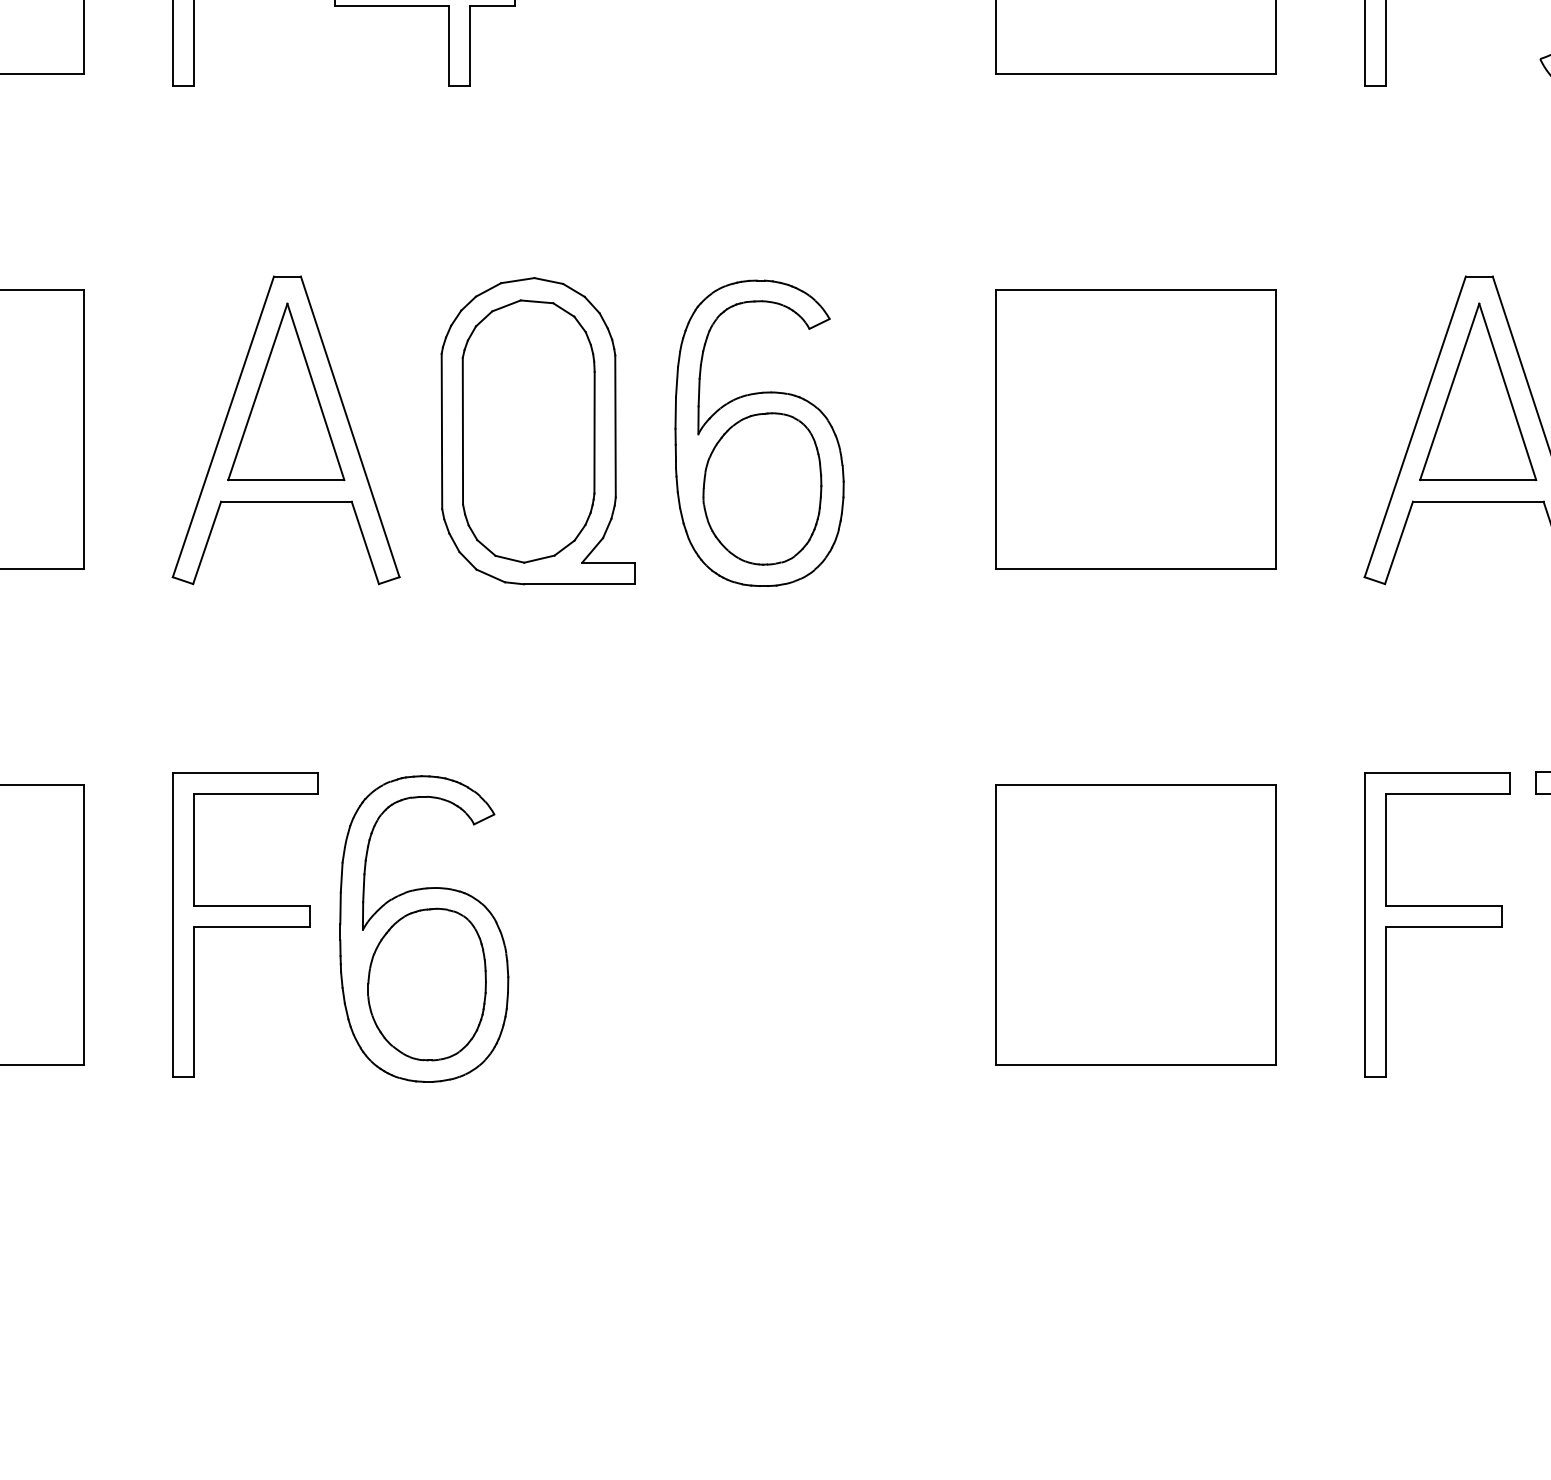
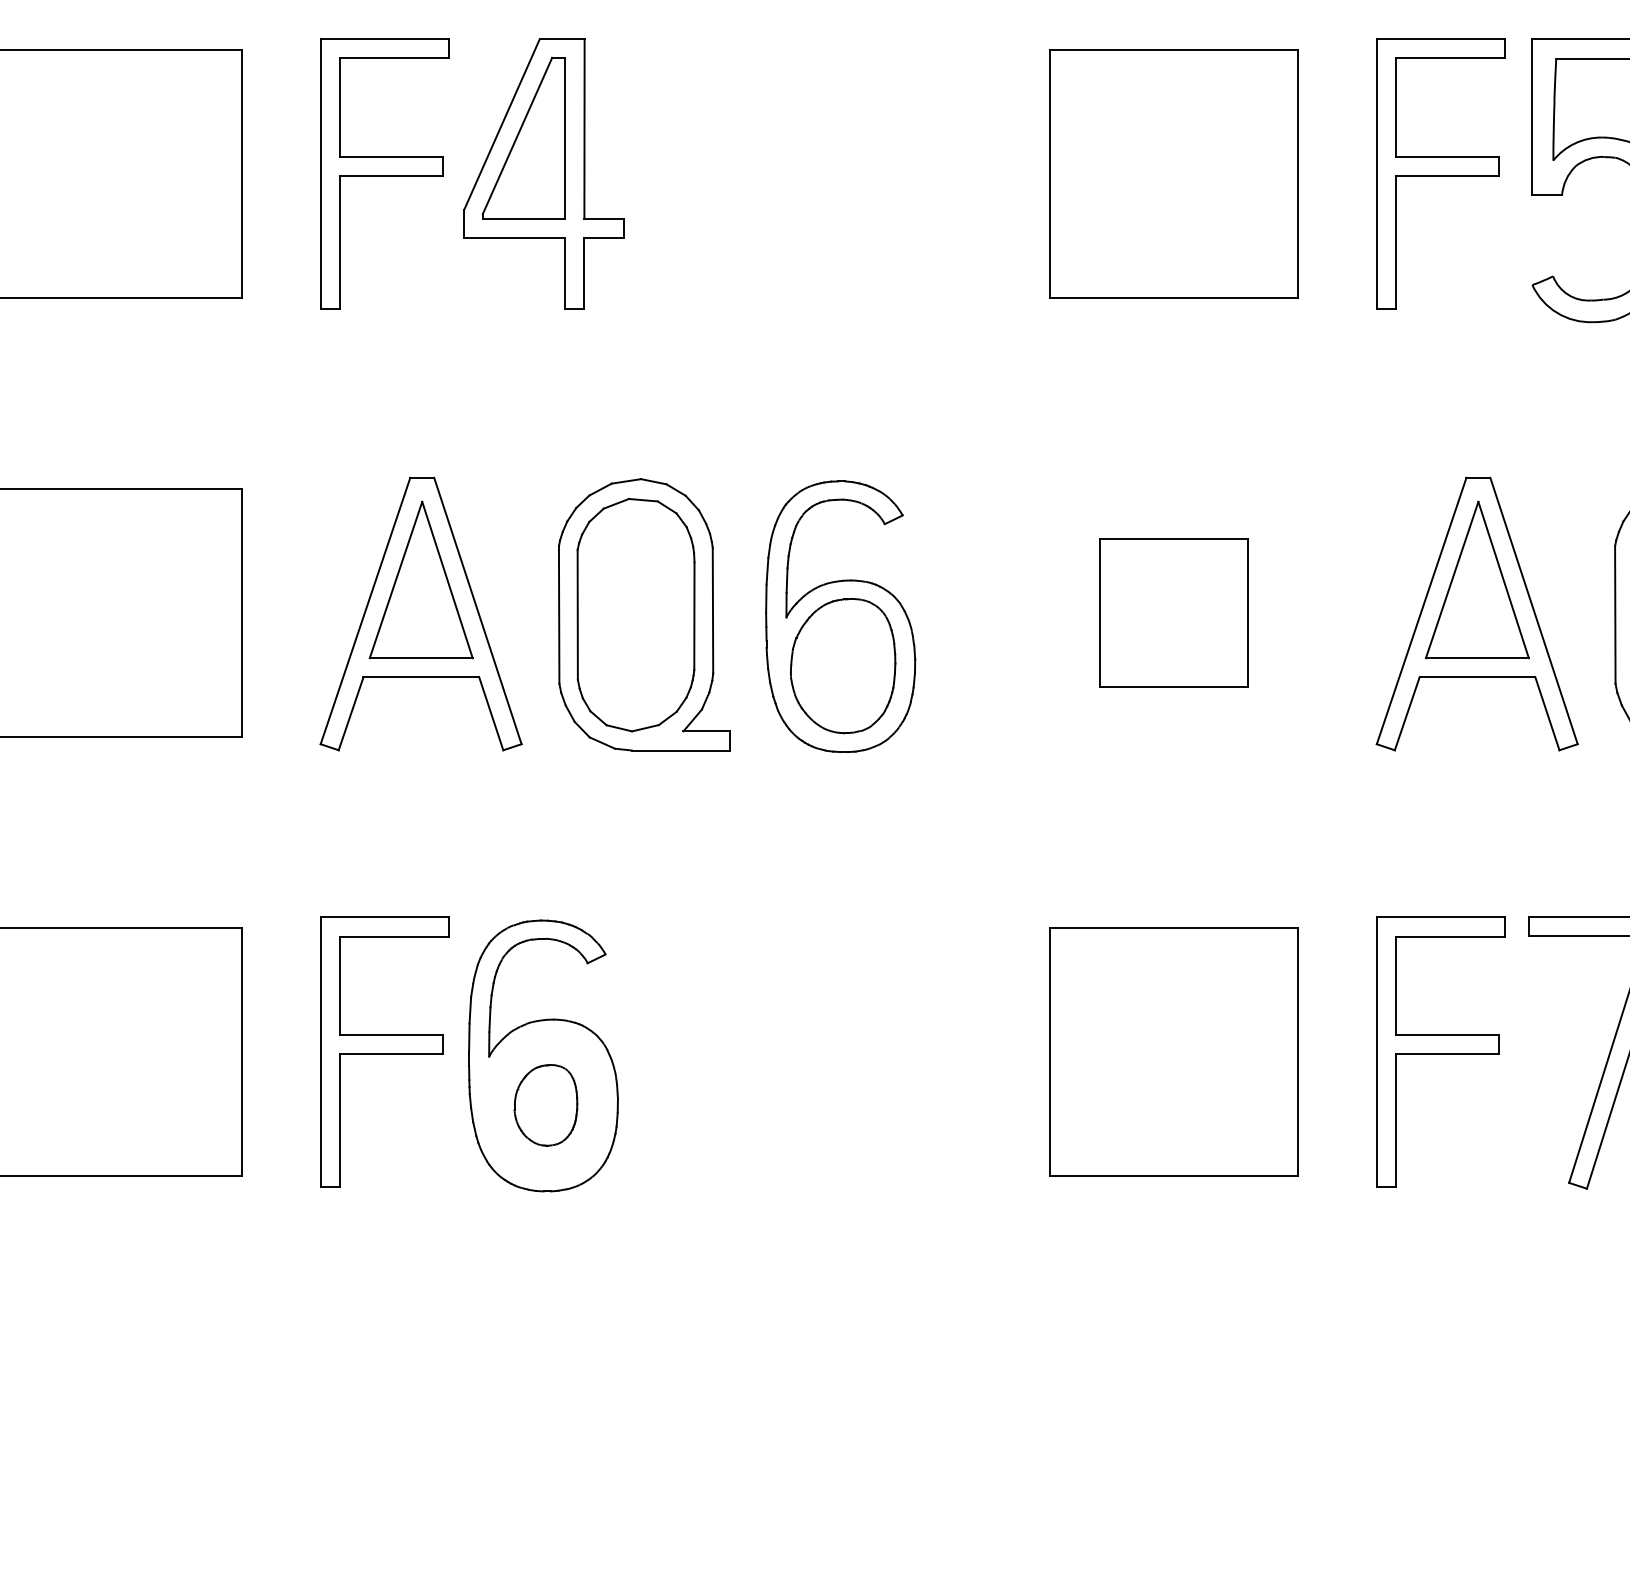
part: (1135, 428) -> (1173, 612), size x0.6
part: (426, 984) -> (545, 1105), size x0.6

